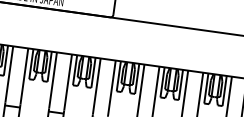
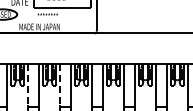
line: (9, 74) -> (28, 84), solid -> dashed
line: (53, 80) -> (60, 84), solid -> dashed

